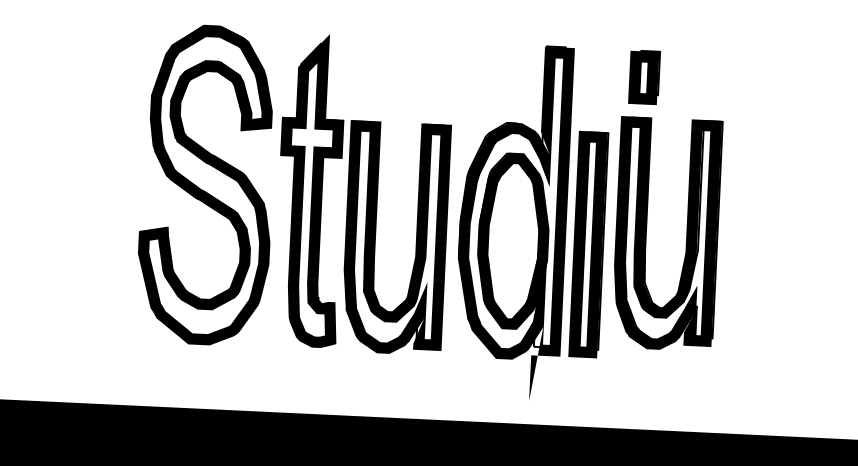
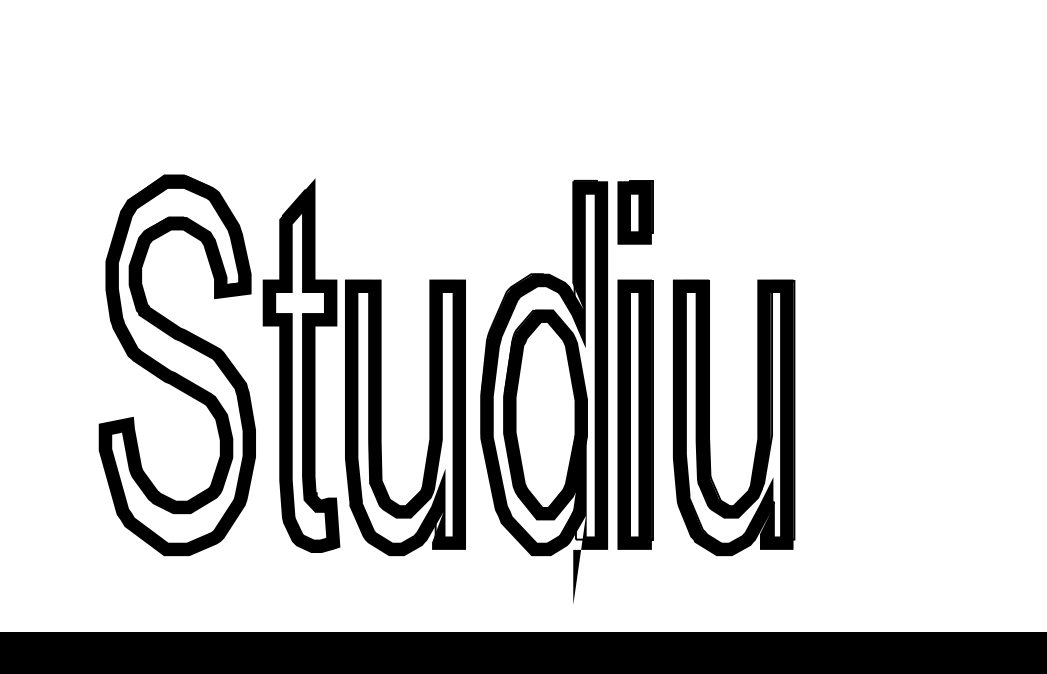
part: (644, 77) -> (635, 212), moved
part: (686, 234) -> (757, 417), moved

